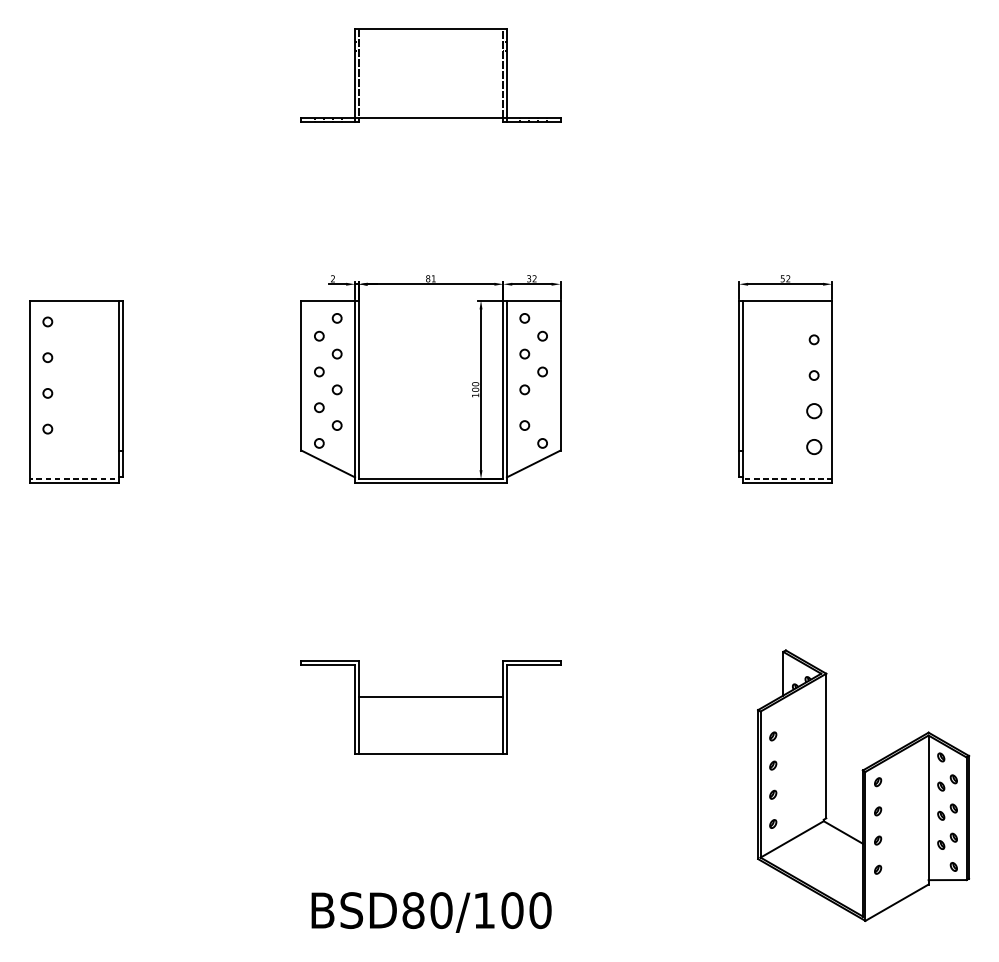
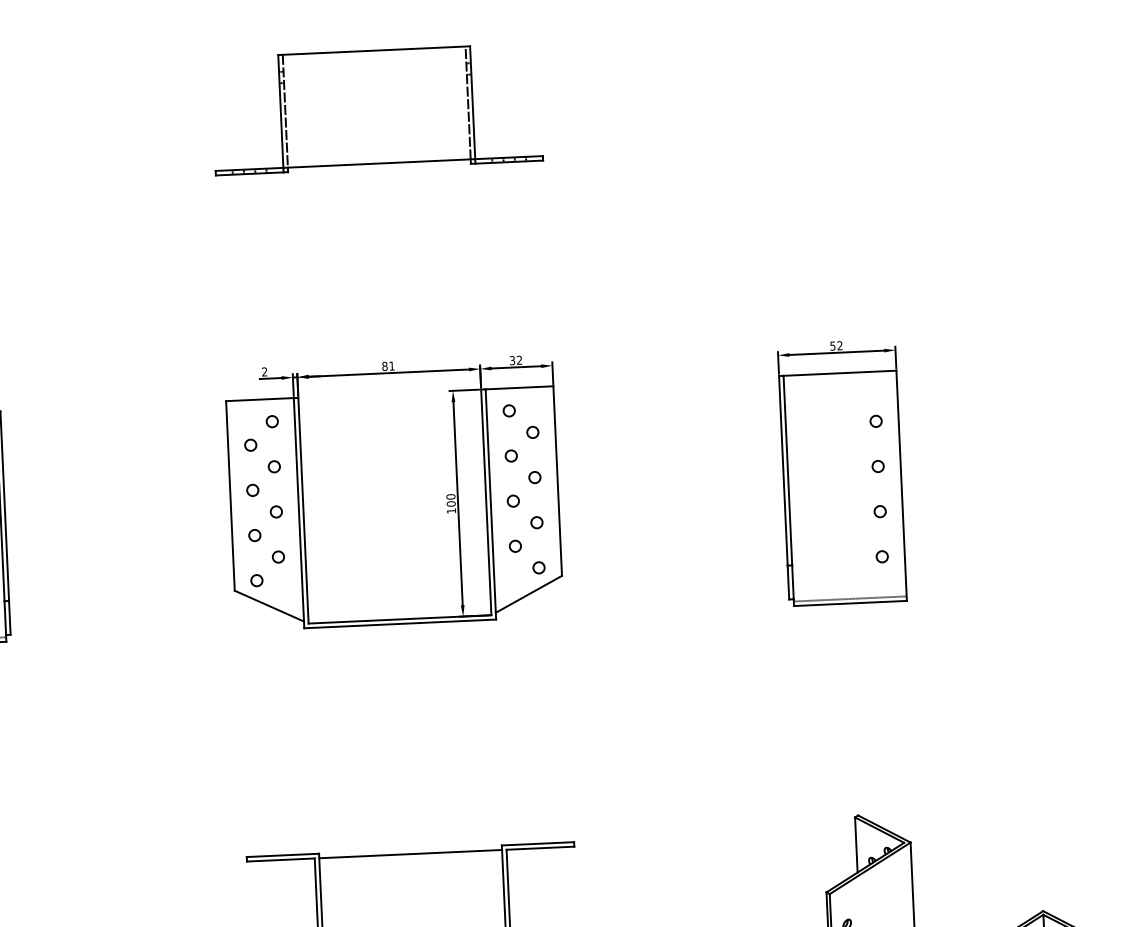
circle: (542, 407) -> (536, 522), added
circle: (813, 411) -> (879, 511), size x0.62
circle: (813, 446) -> (881, 556), size x0.62
line: (430, 696) -> (410, 853), moved

